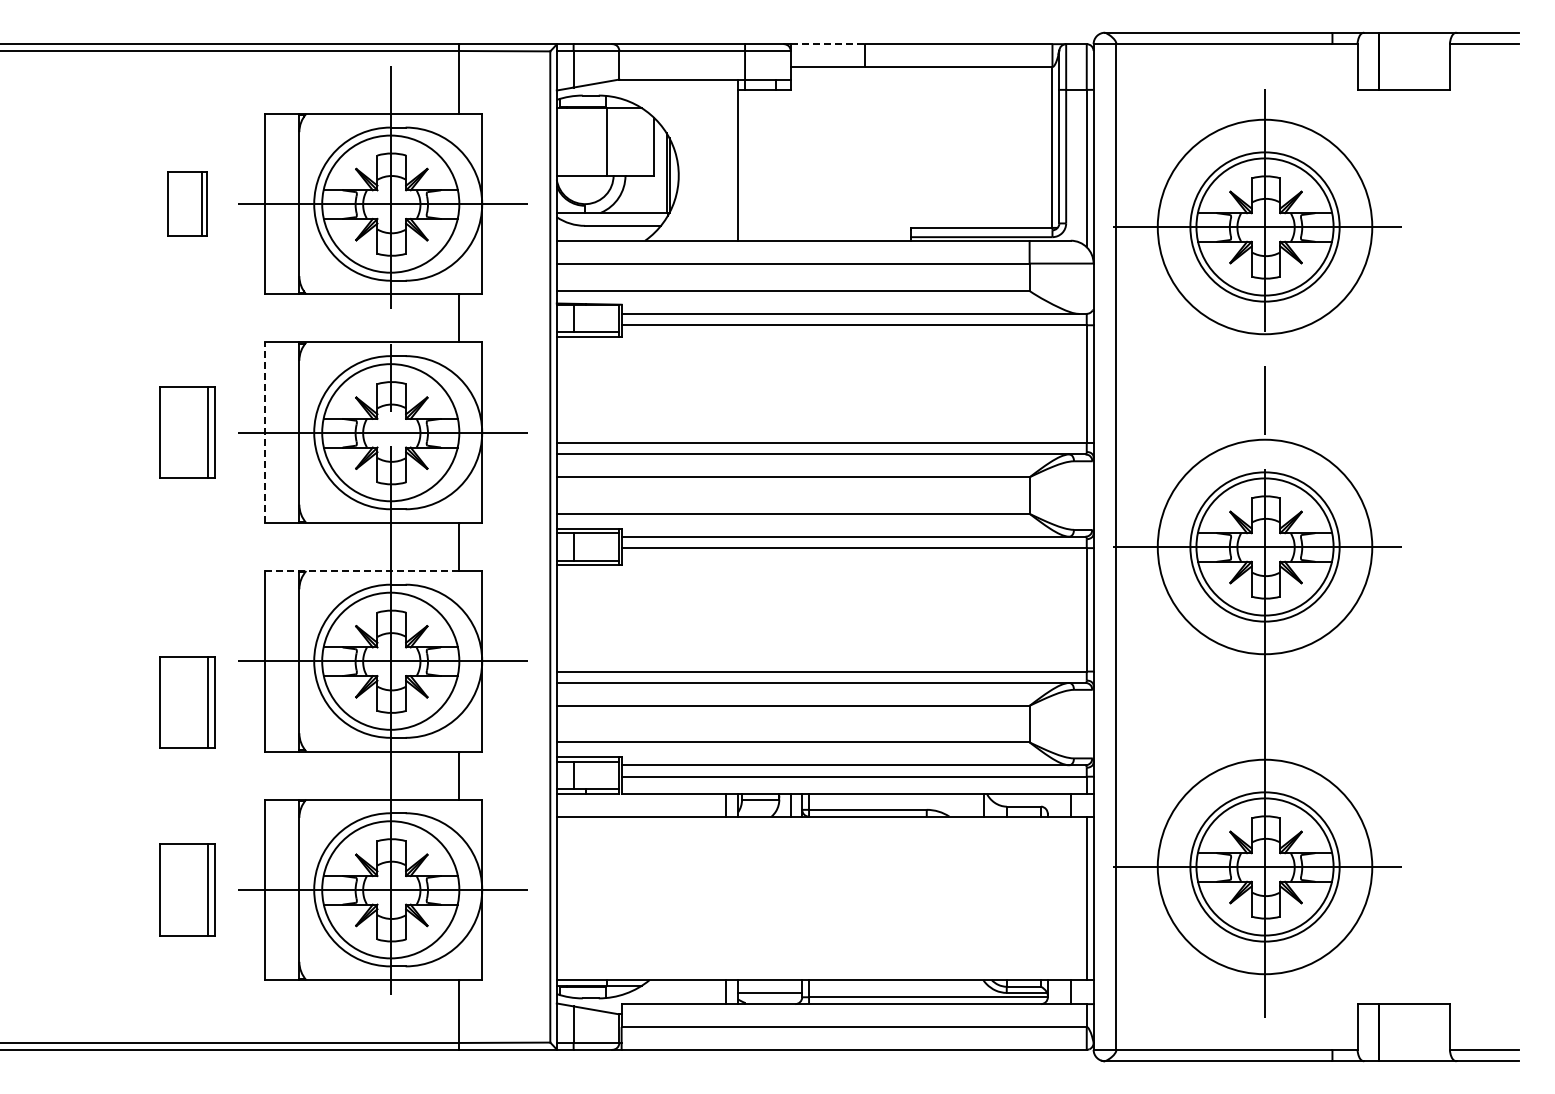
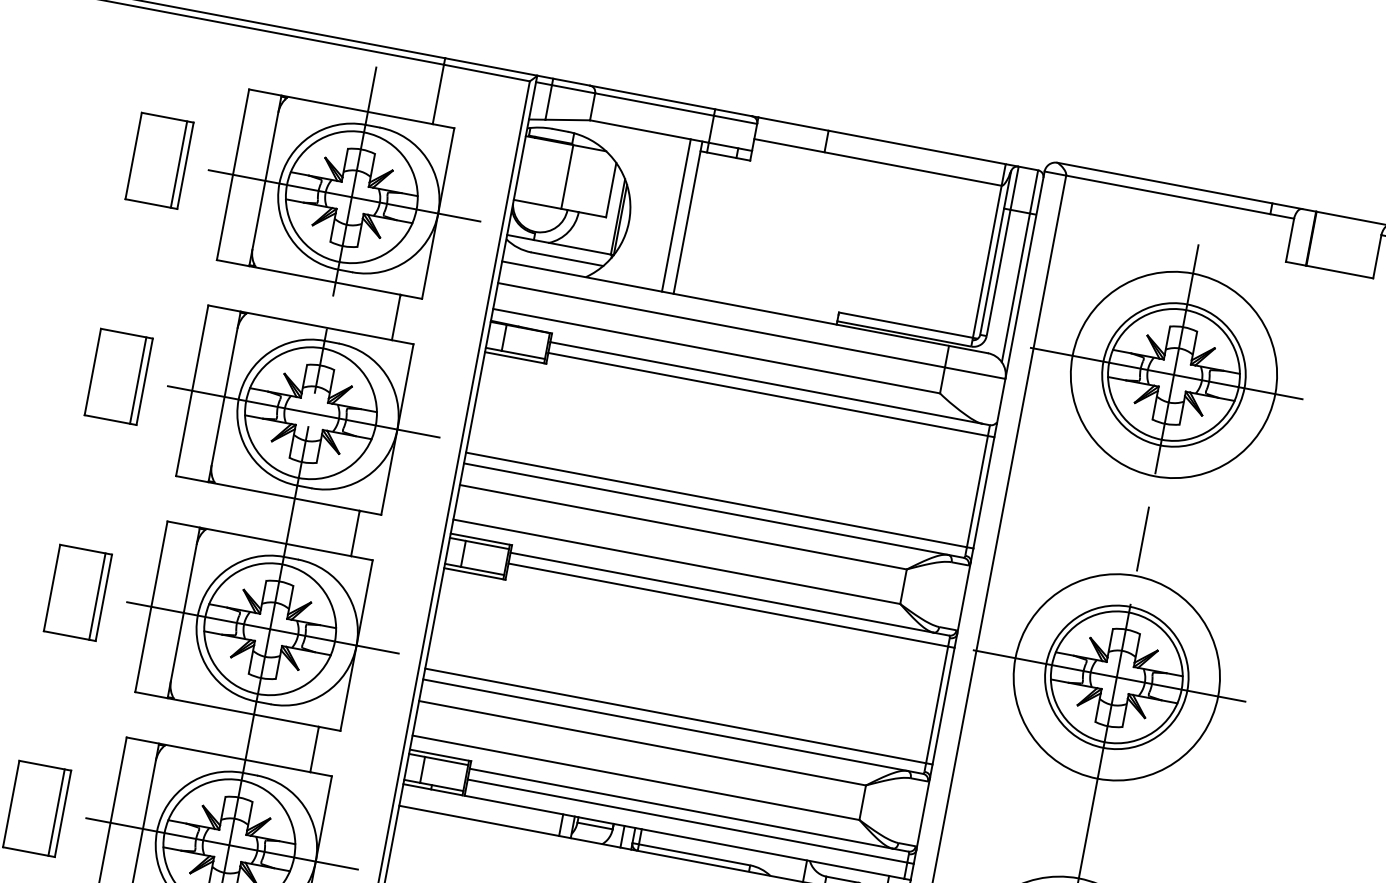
line: (828, 44) -> (794, 124), dashed -> solid
line: (725, 159) -> (676, 214), added
part: (187, 203) -> (159, 160), size x1.43
line: (265, 432) -> (192, 390), dashed -> solid
line: (362, 570) -> (259, 538), dashed -> solid
part: (187, 702) -> (78, 593), moved

